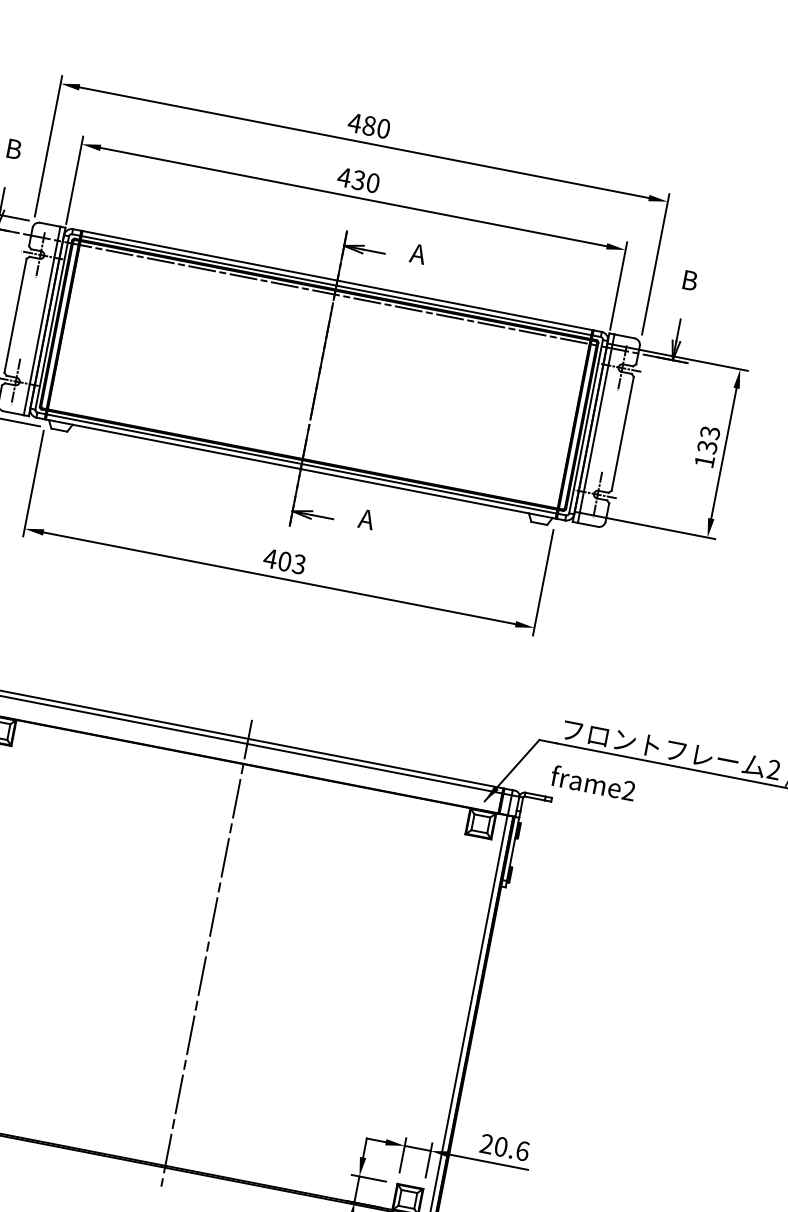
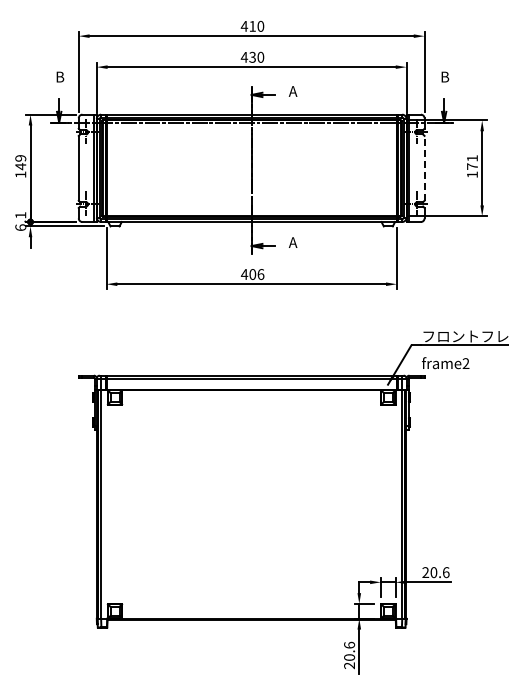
text: (369, 124) -> (252, 25), 480 -> 410
line: (622, 432) -> (424, 167), solid -> dashed
text: (707, 439) -> (471, 162), 133 -> 171
text: (298, 564) -> (260, 274), 403 -> 406
line: (206, 952) -> (251, 497), removed

